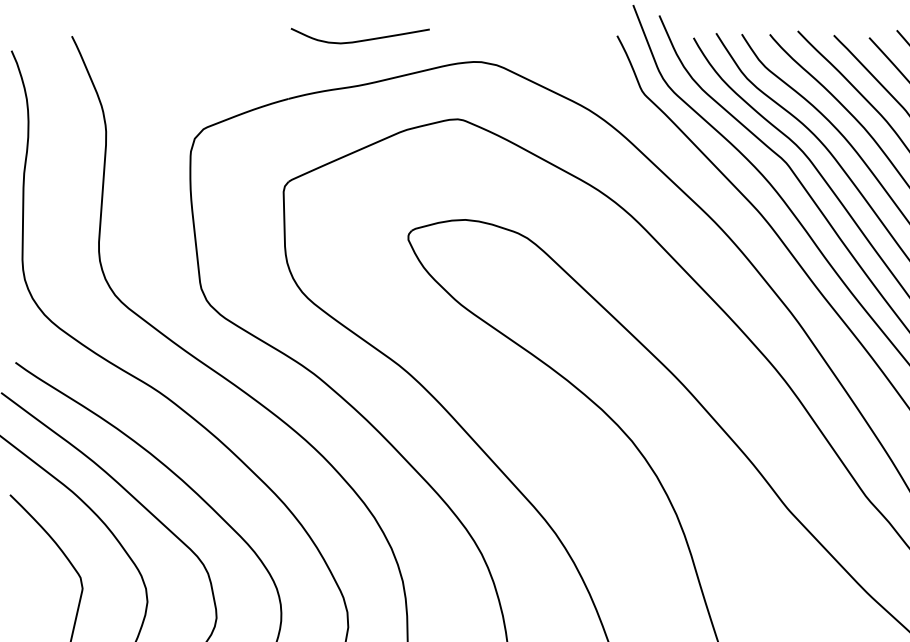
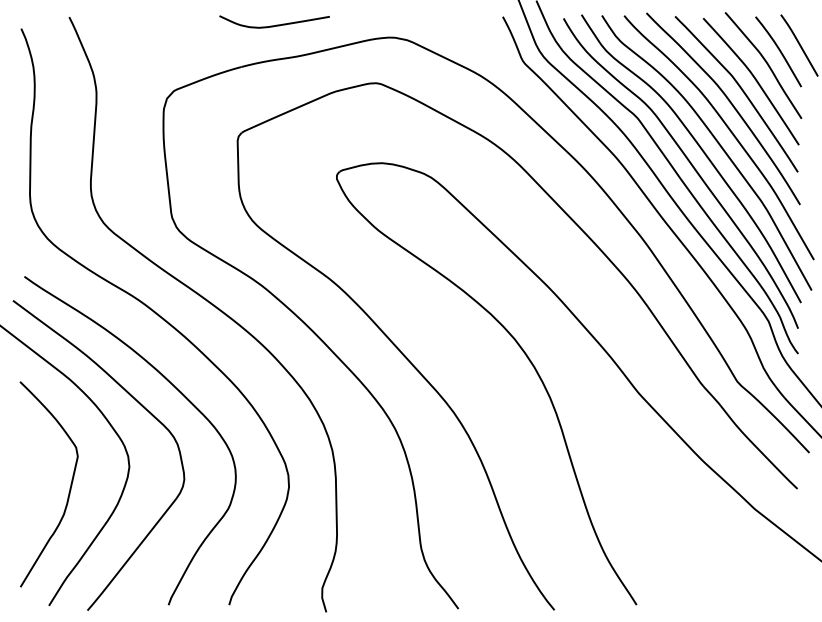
curve: (362, 39) -> (276, 24), moved

